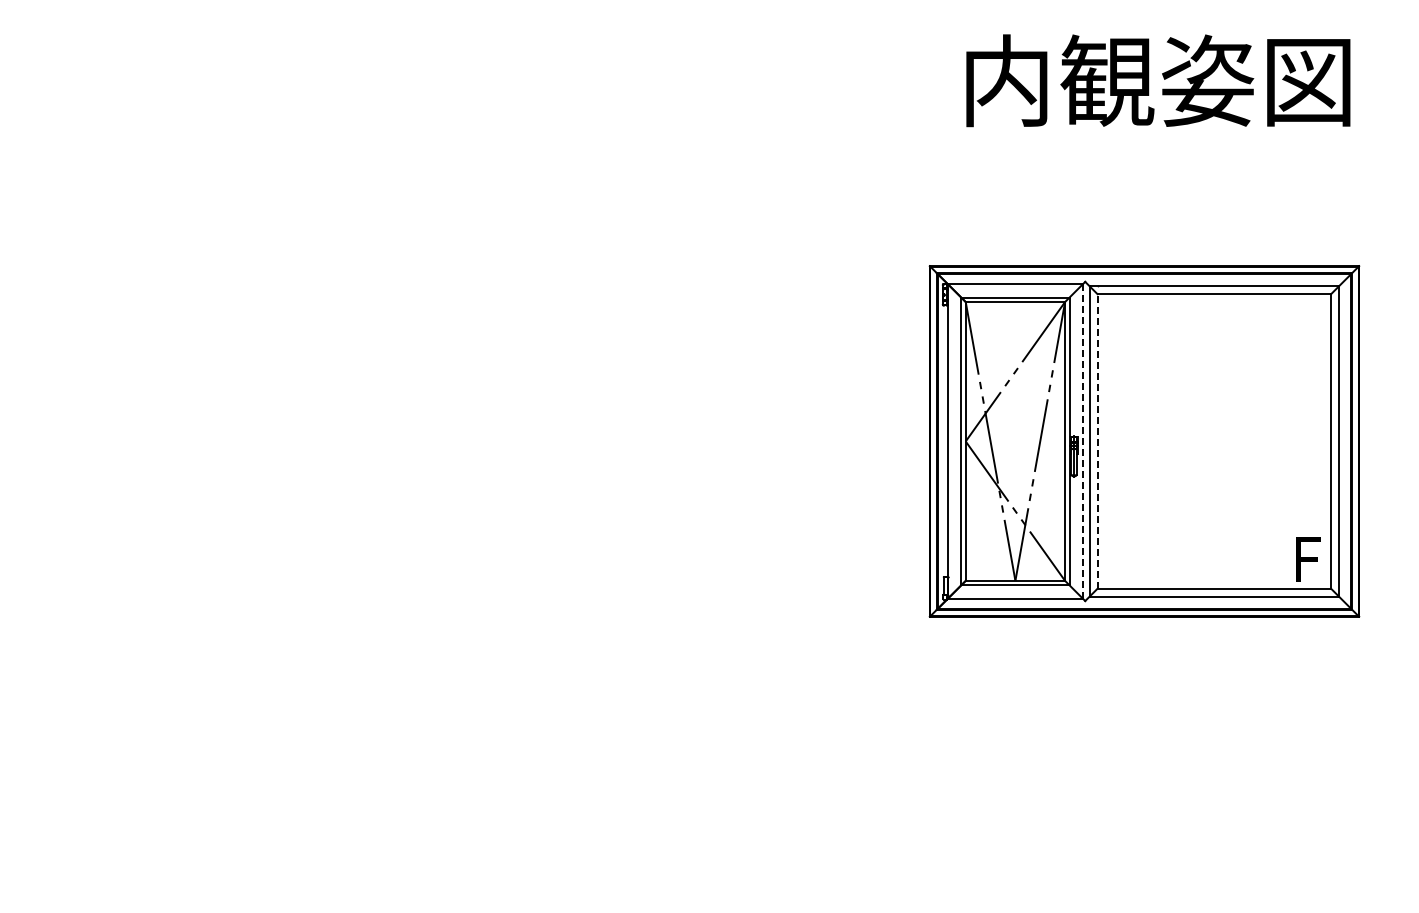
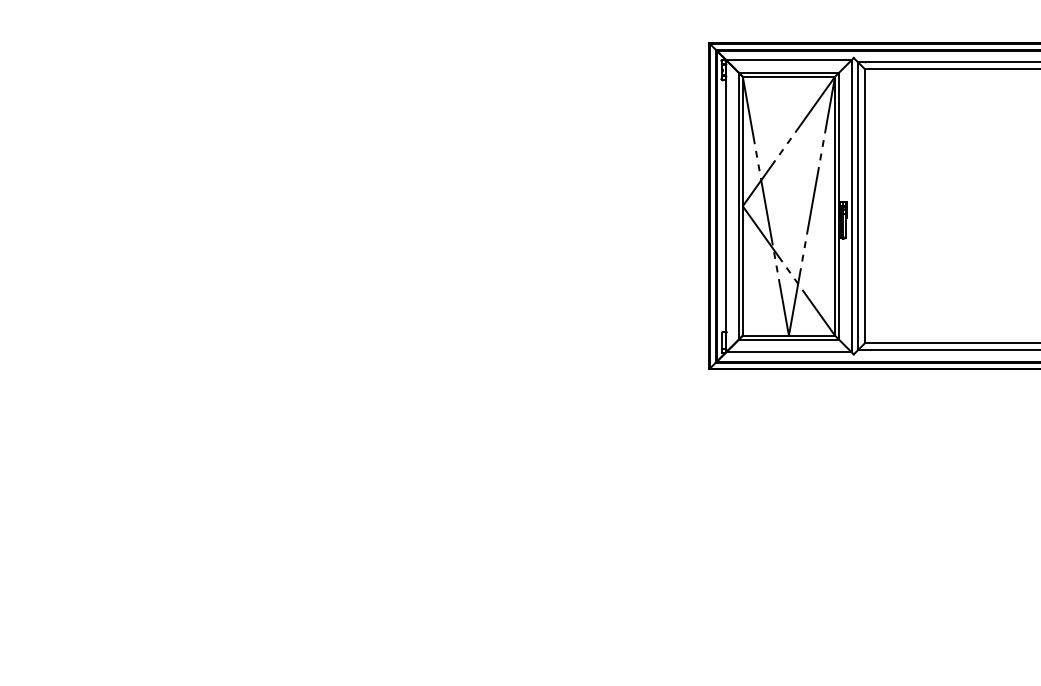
line: (1082, 440) -> (851, 205), dashed -> solid
line: (1097, 440) -> (865, 205), dashed -> solid

